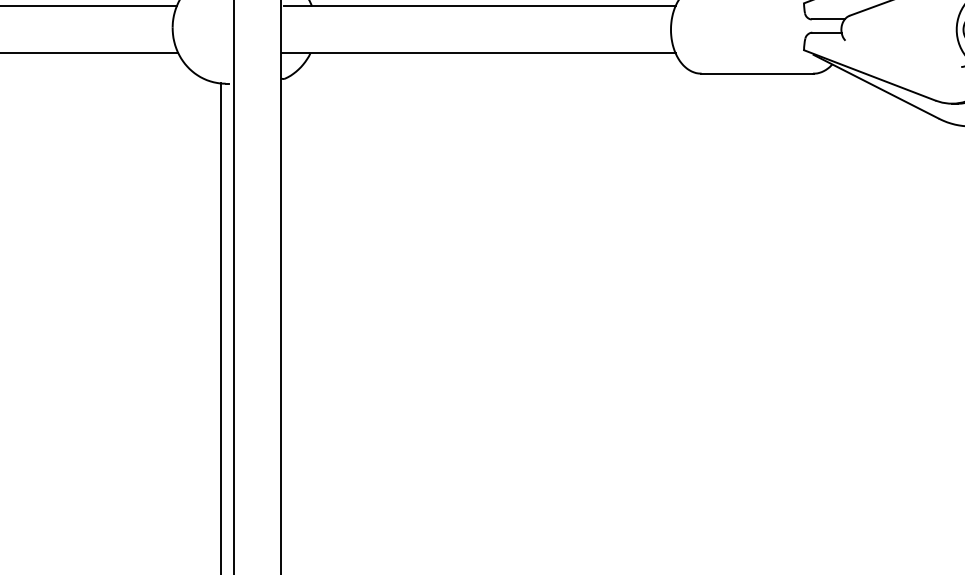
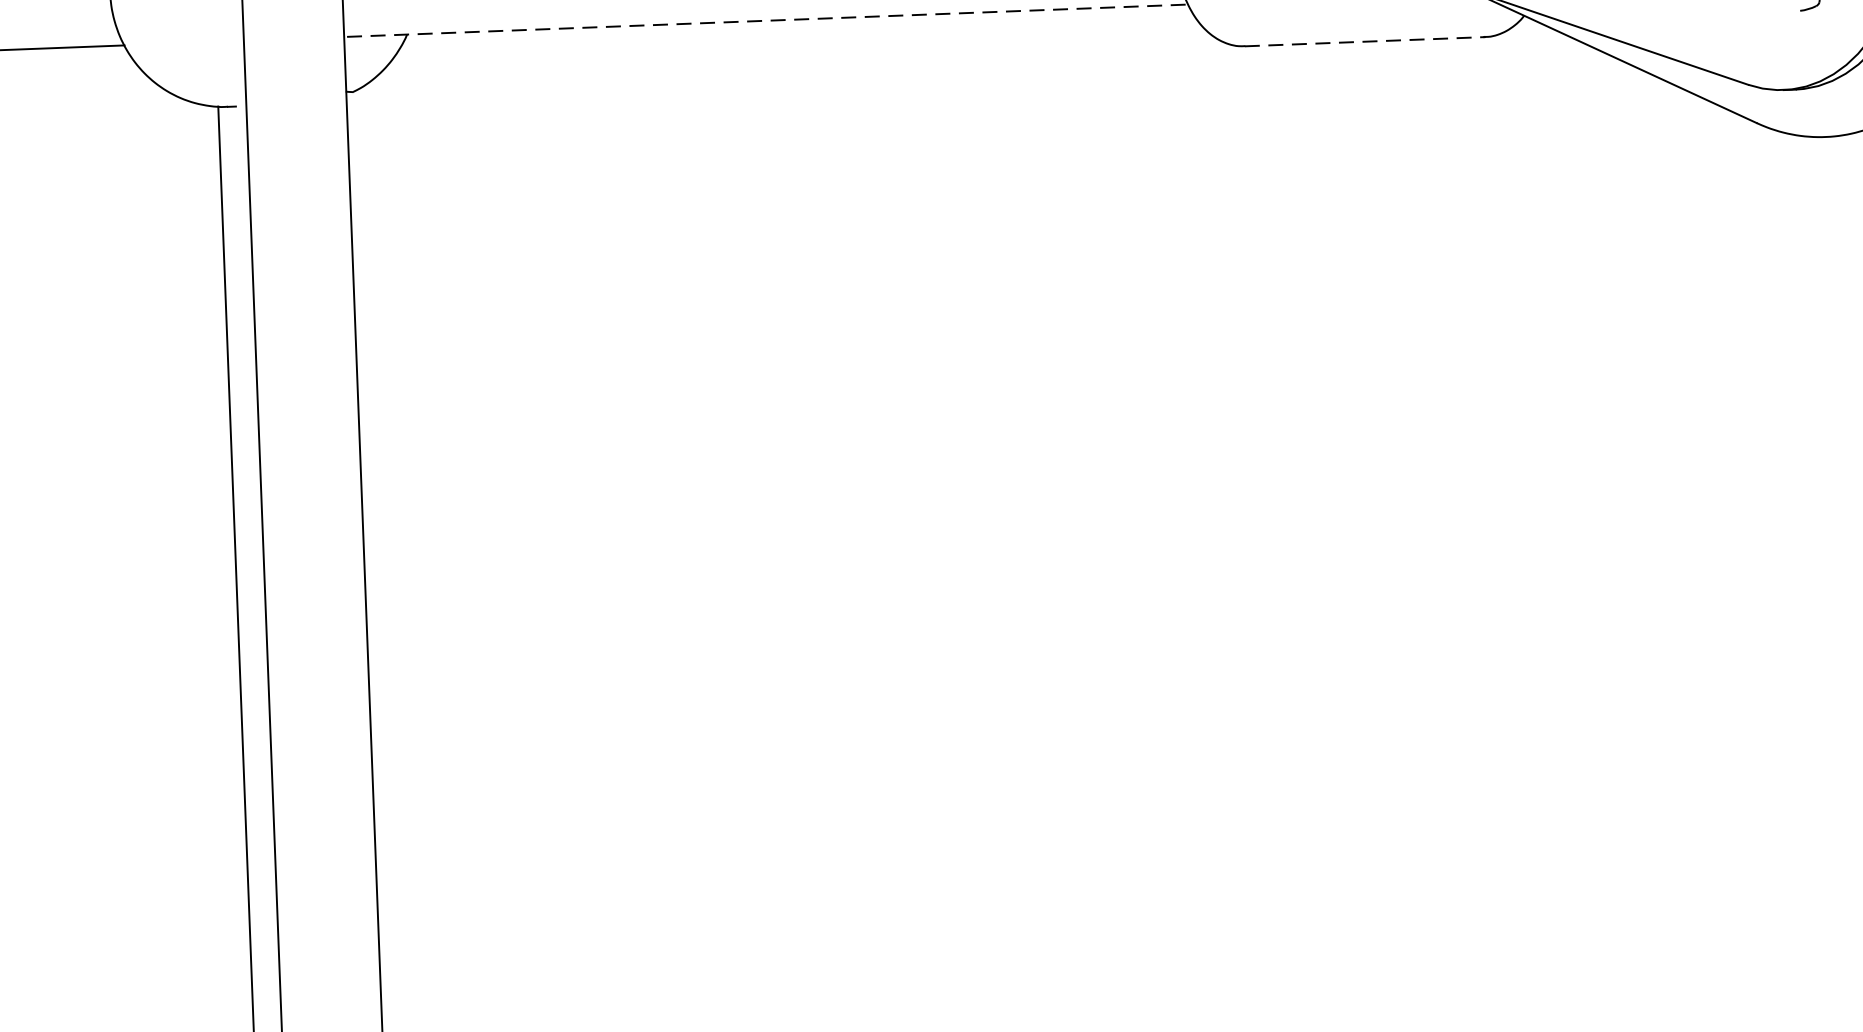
line: (479, 53) -> (768, 21), solid -> dashed
line: (757, 73) -> (1364, 41), solid -> dashed

